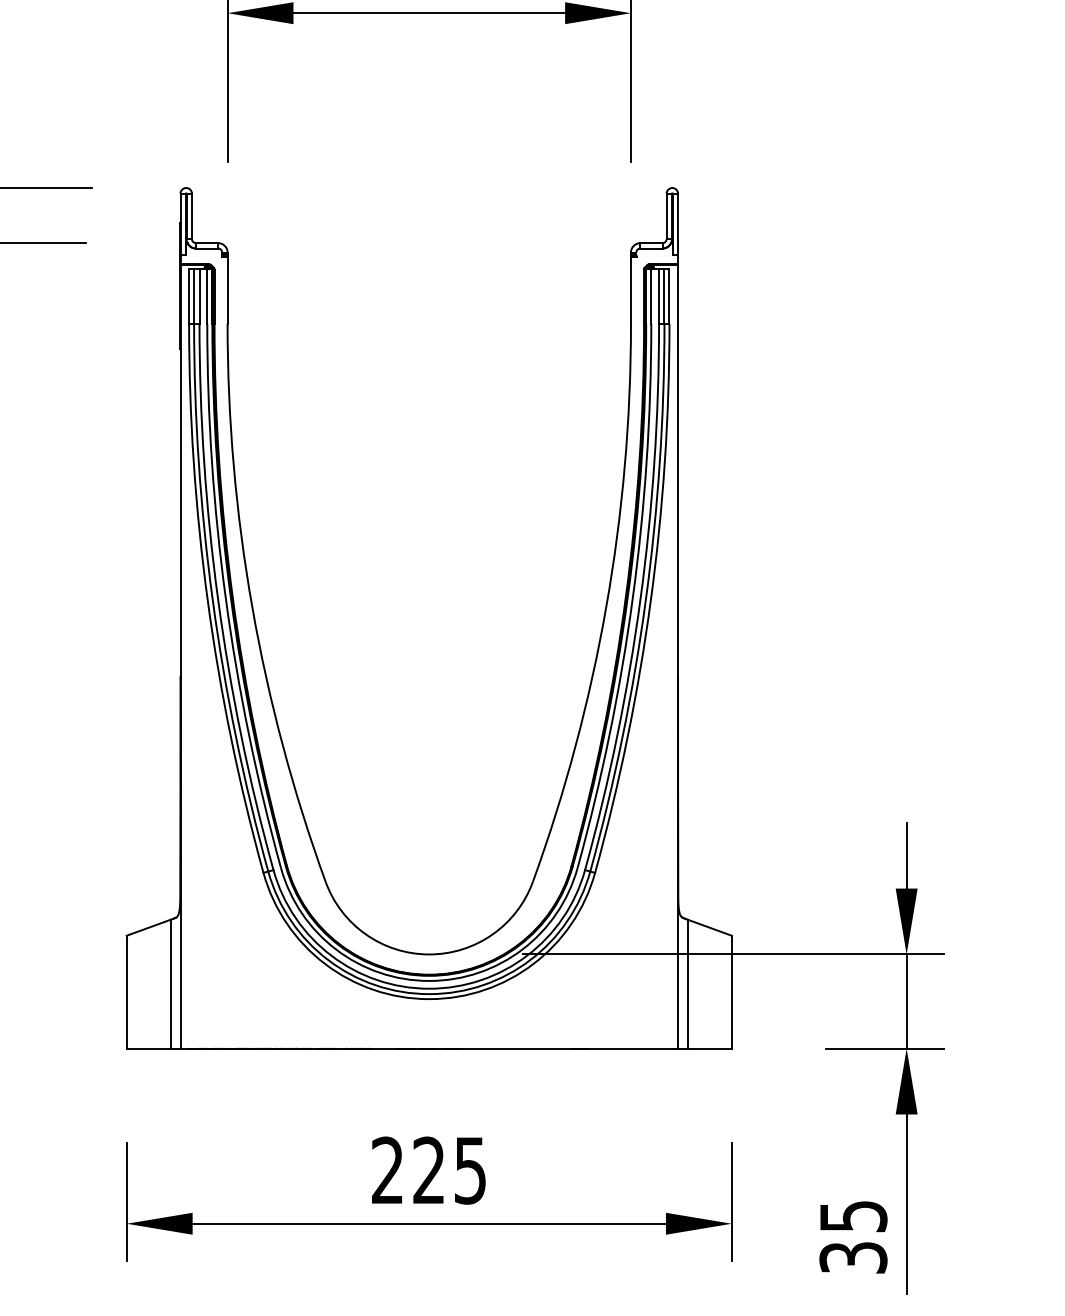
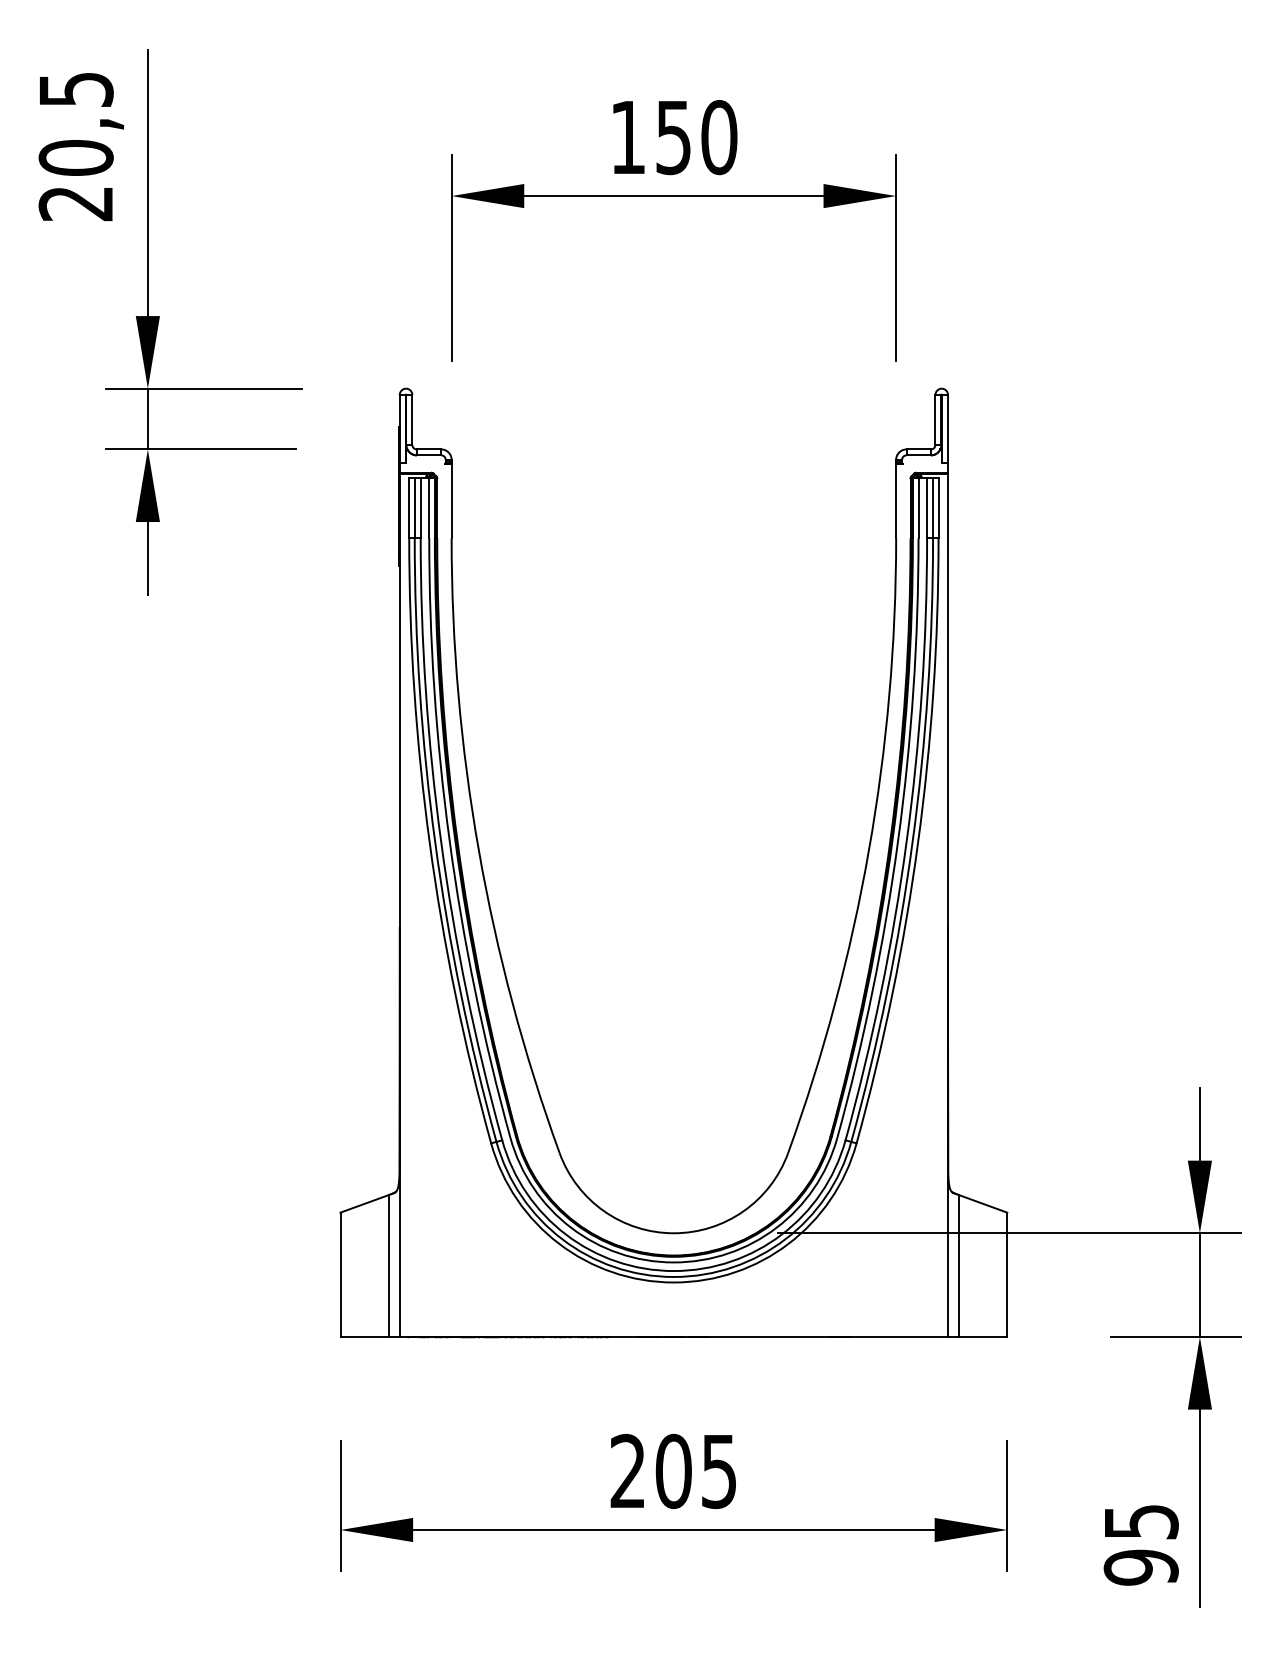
text: (428, 1170) -> (673, 1471), 225 -> 205
text: (852, 1257) -> (1140, 1567), 35 -> 95

